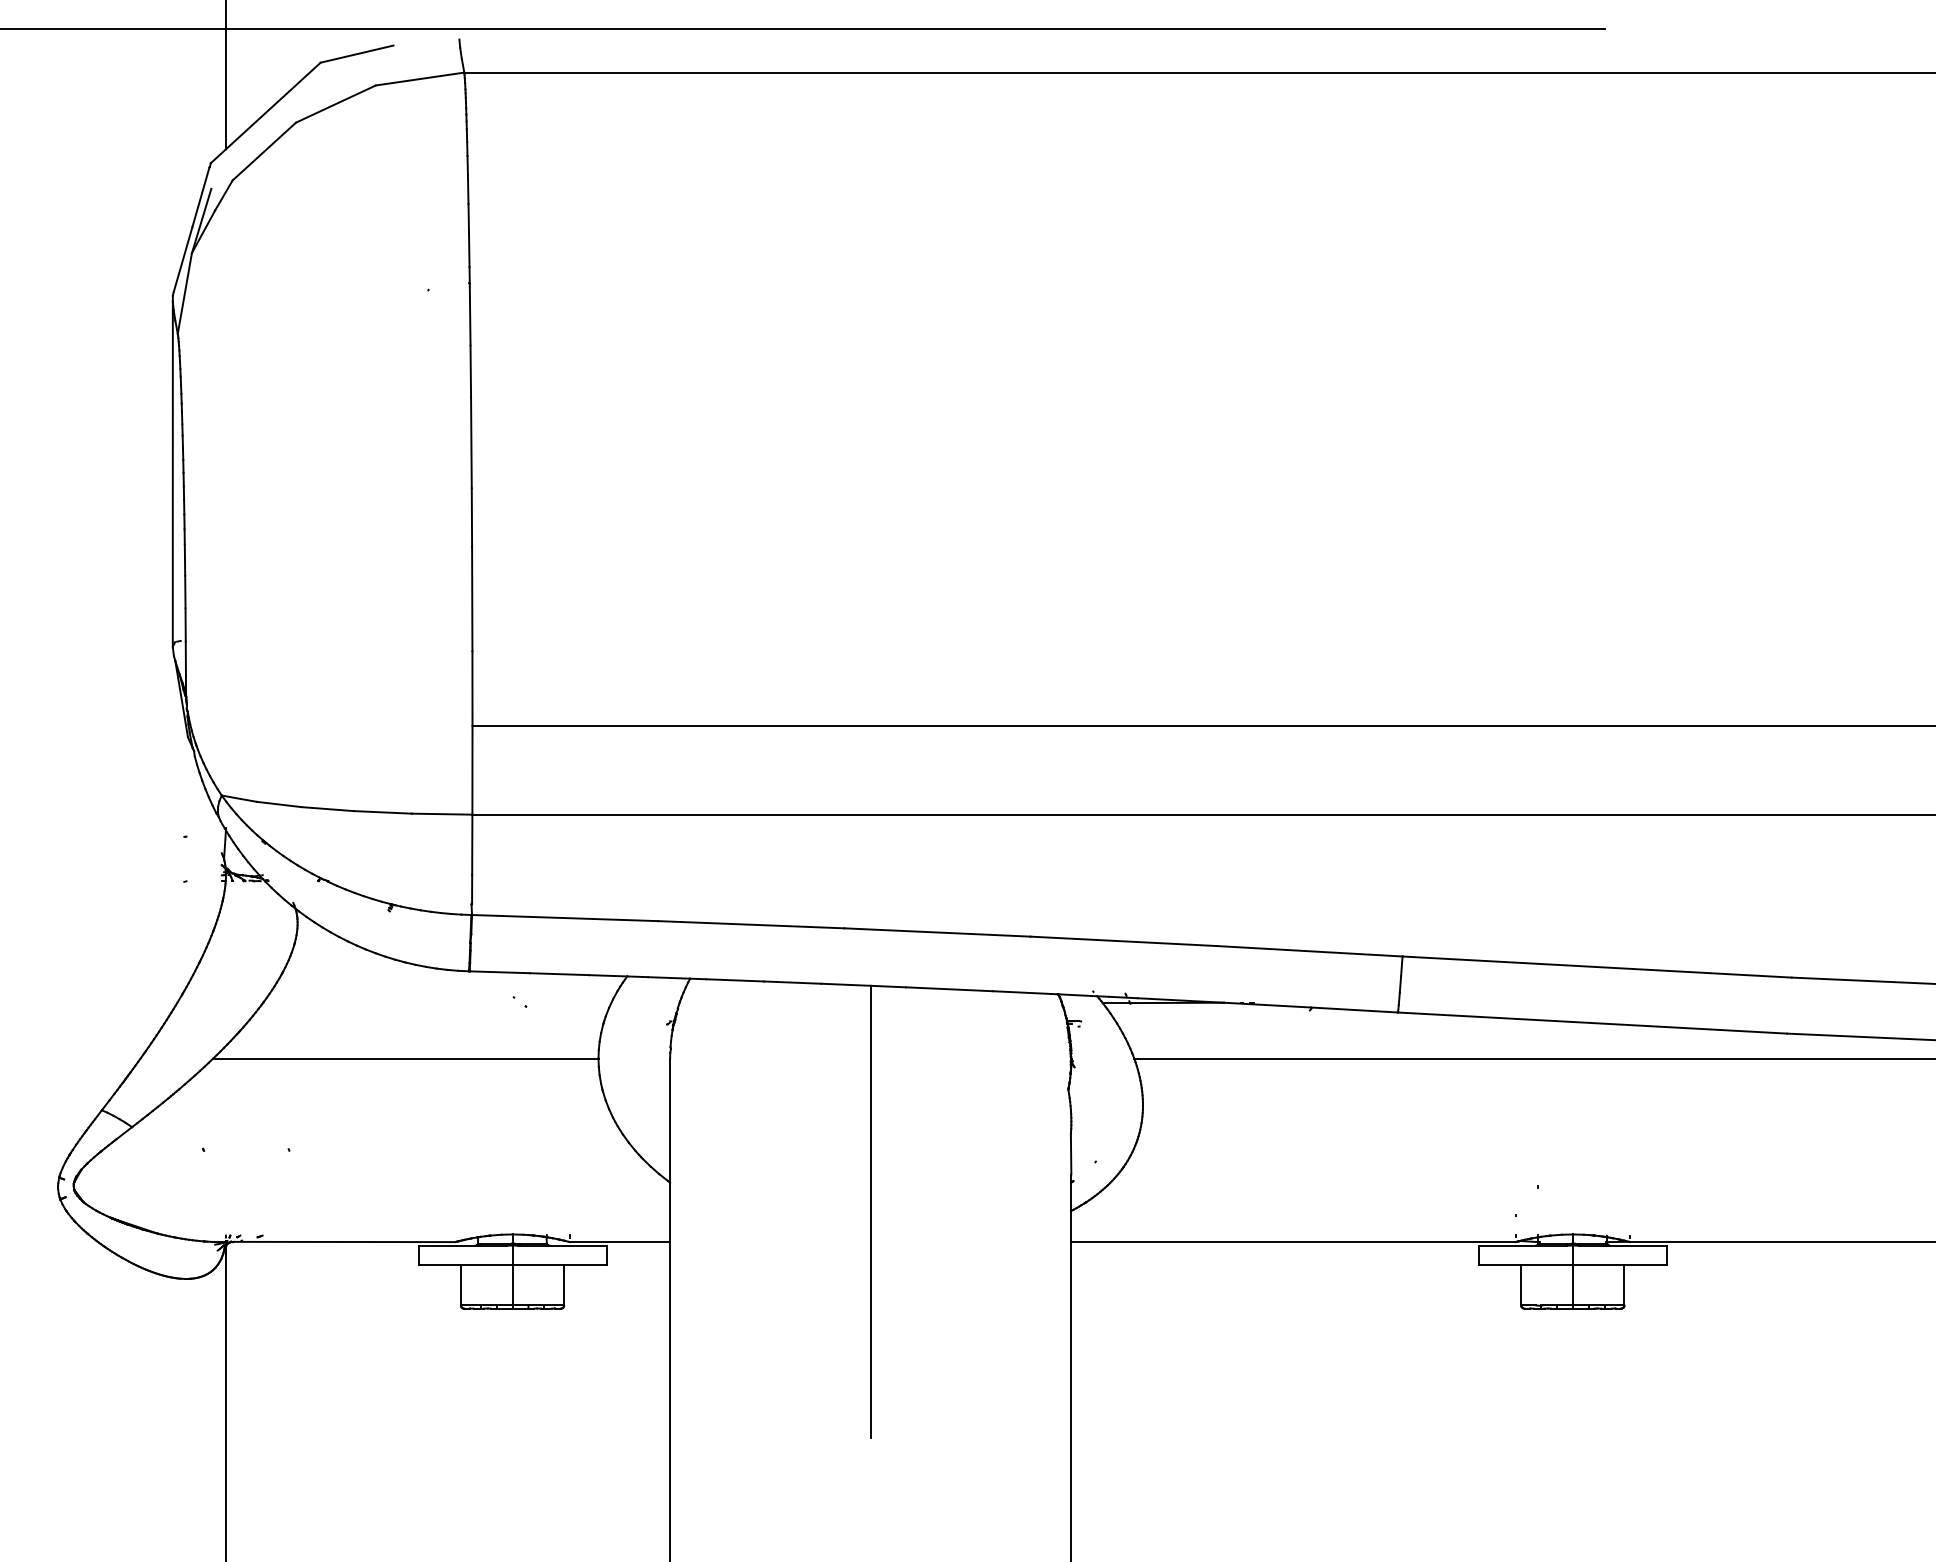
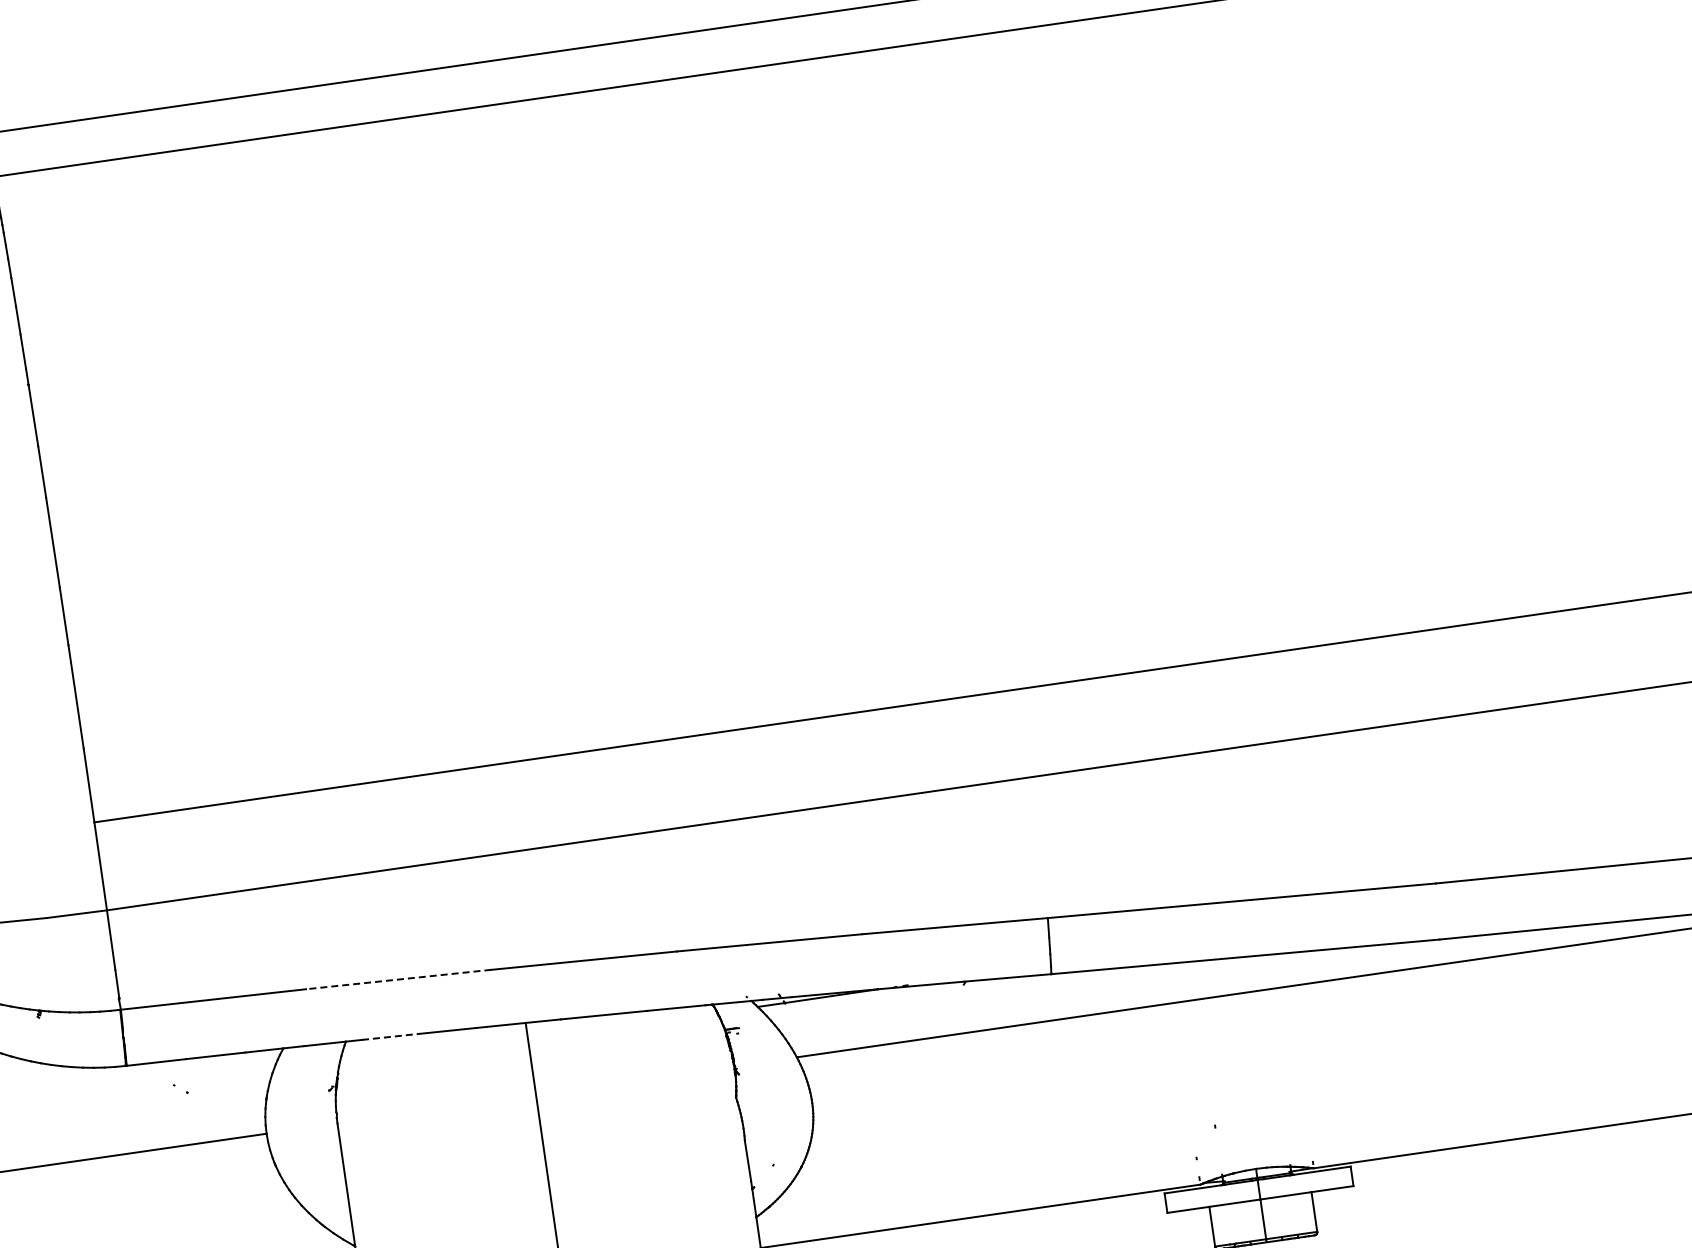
line: (750, 924) -> (397, 979), solid -> dashed
line: (735, 980) -> (391, 1036), solid -> dashed

